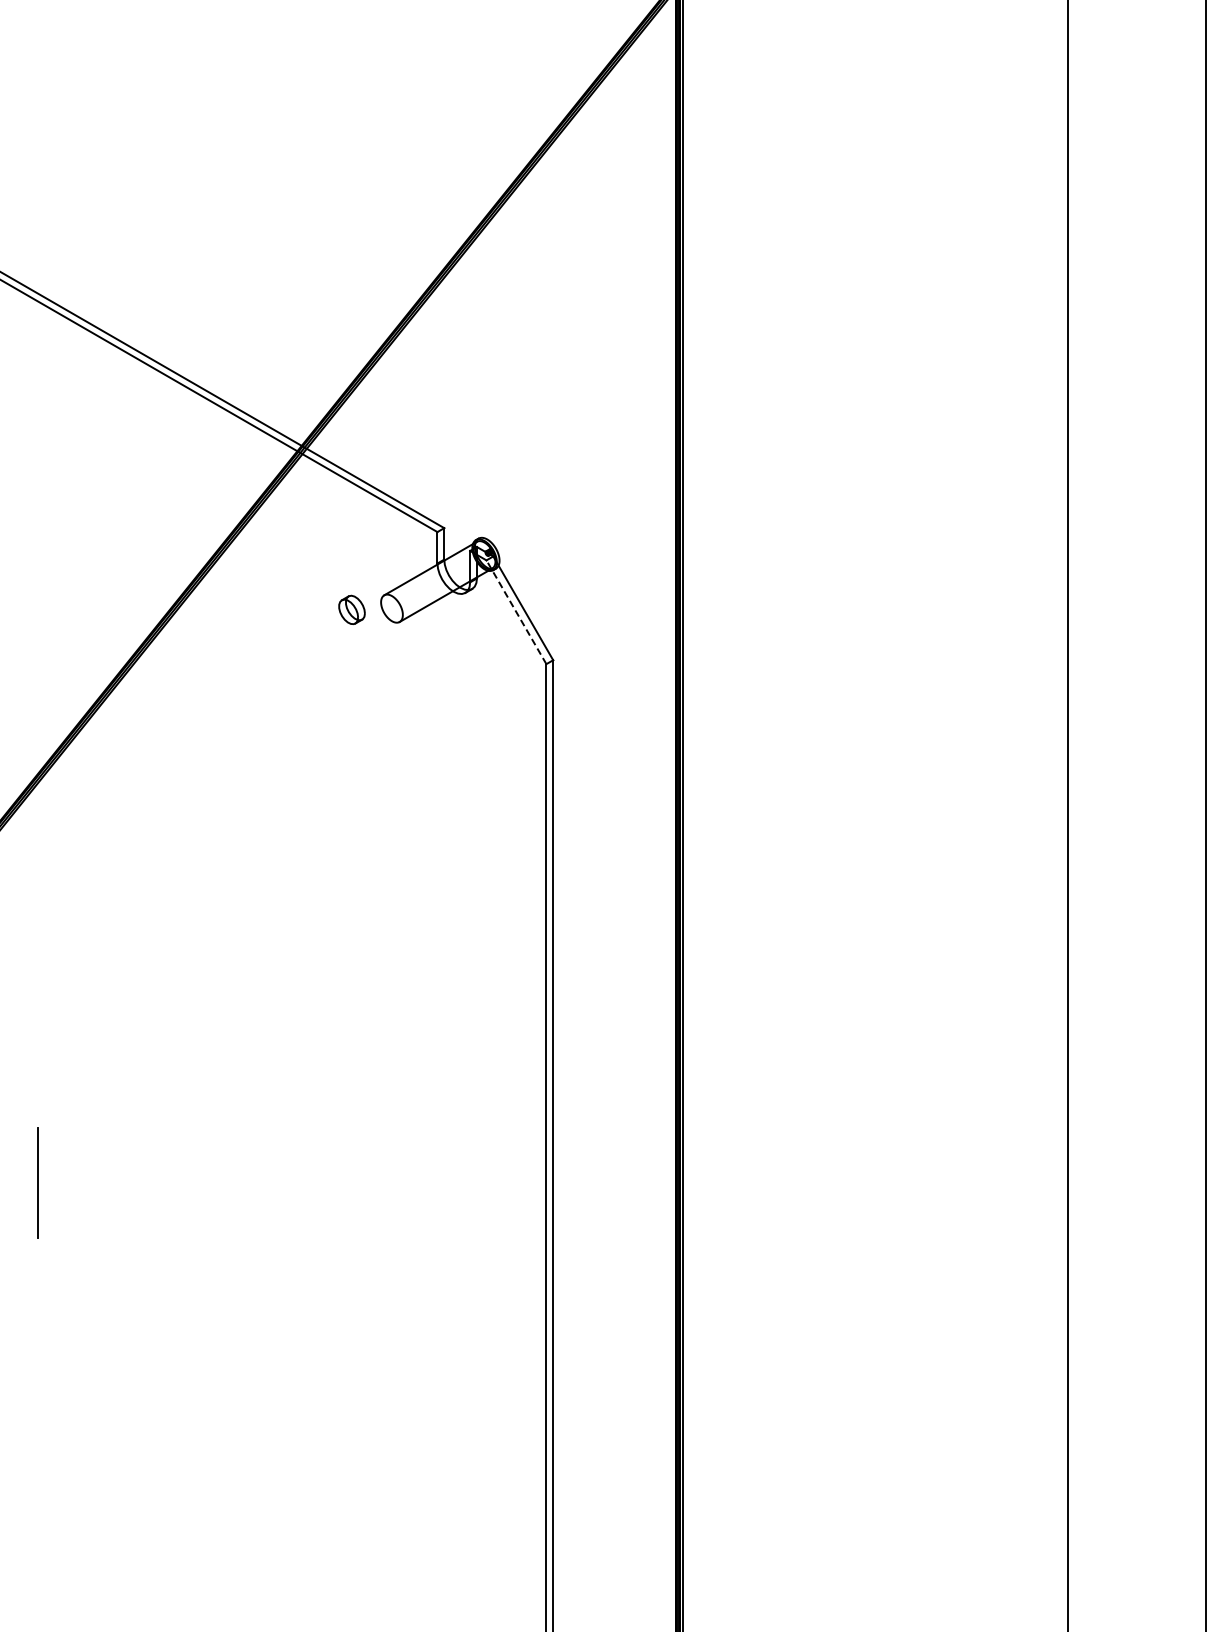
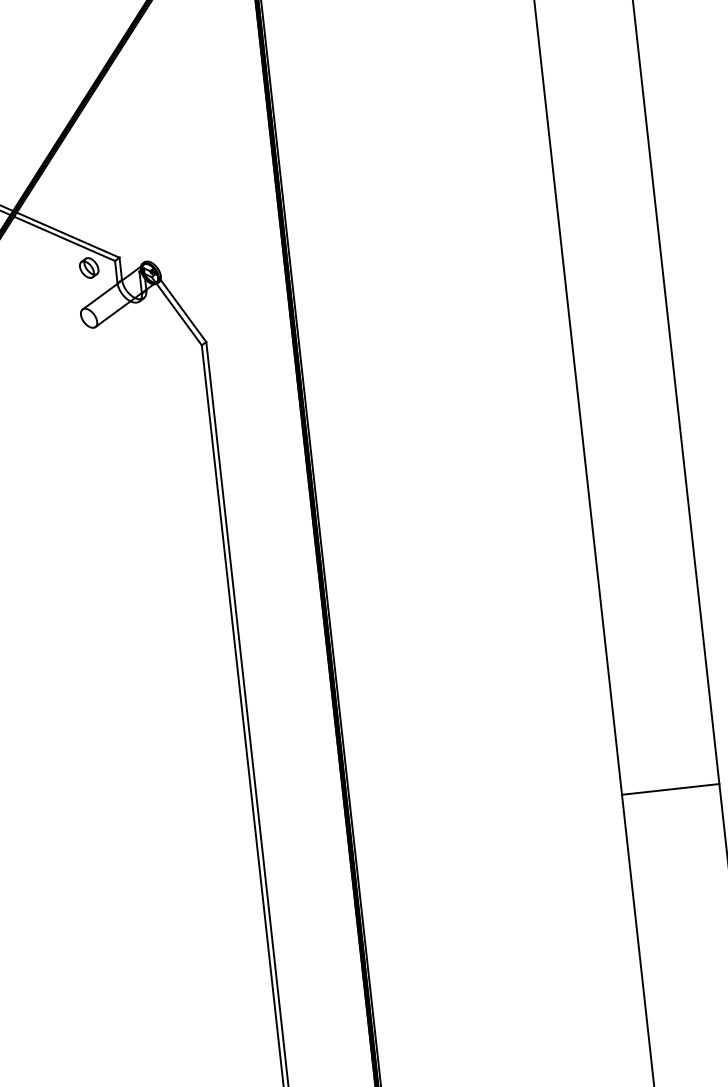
part: (351, 609) -> (88, 267), moved
line: (516, 612) -> (176, 311), dashed -> solid
line: (1136, 1361) -> (670, 789), added

